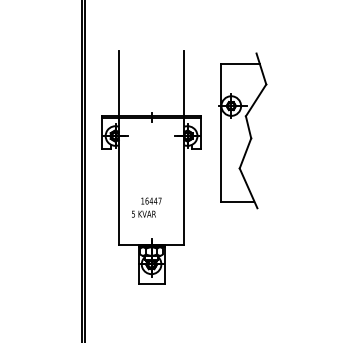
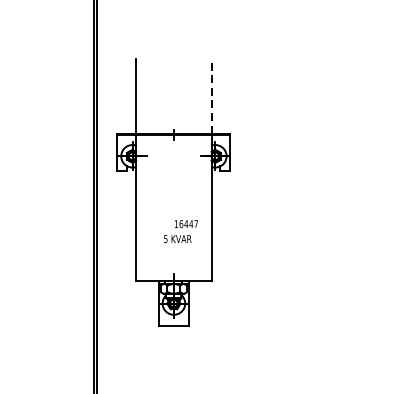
line: (184, 83) -> (211, 96), solid -> dashed
part: (242, 130) -> (278, 149), removed
text: (146, 207) -> (180, 231), moved

